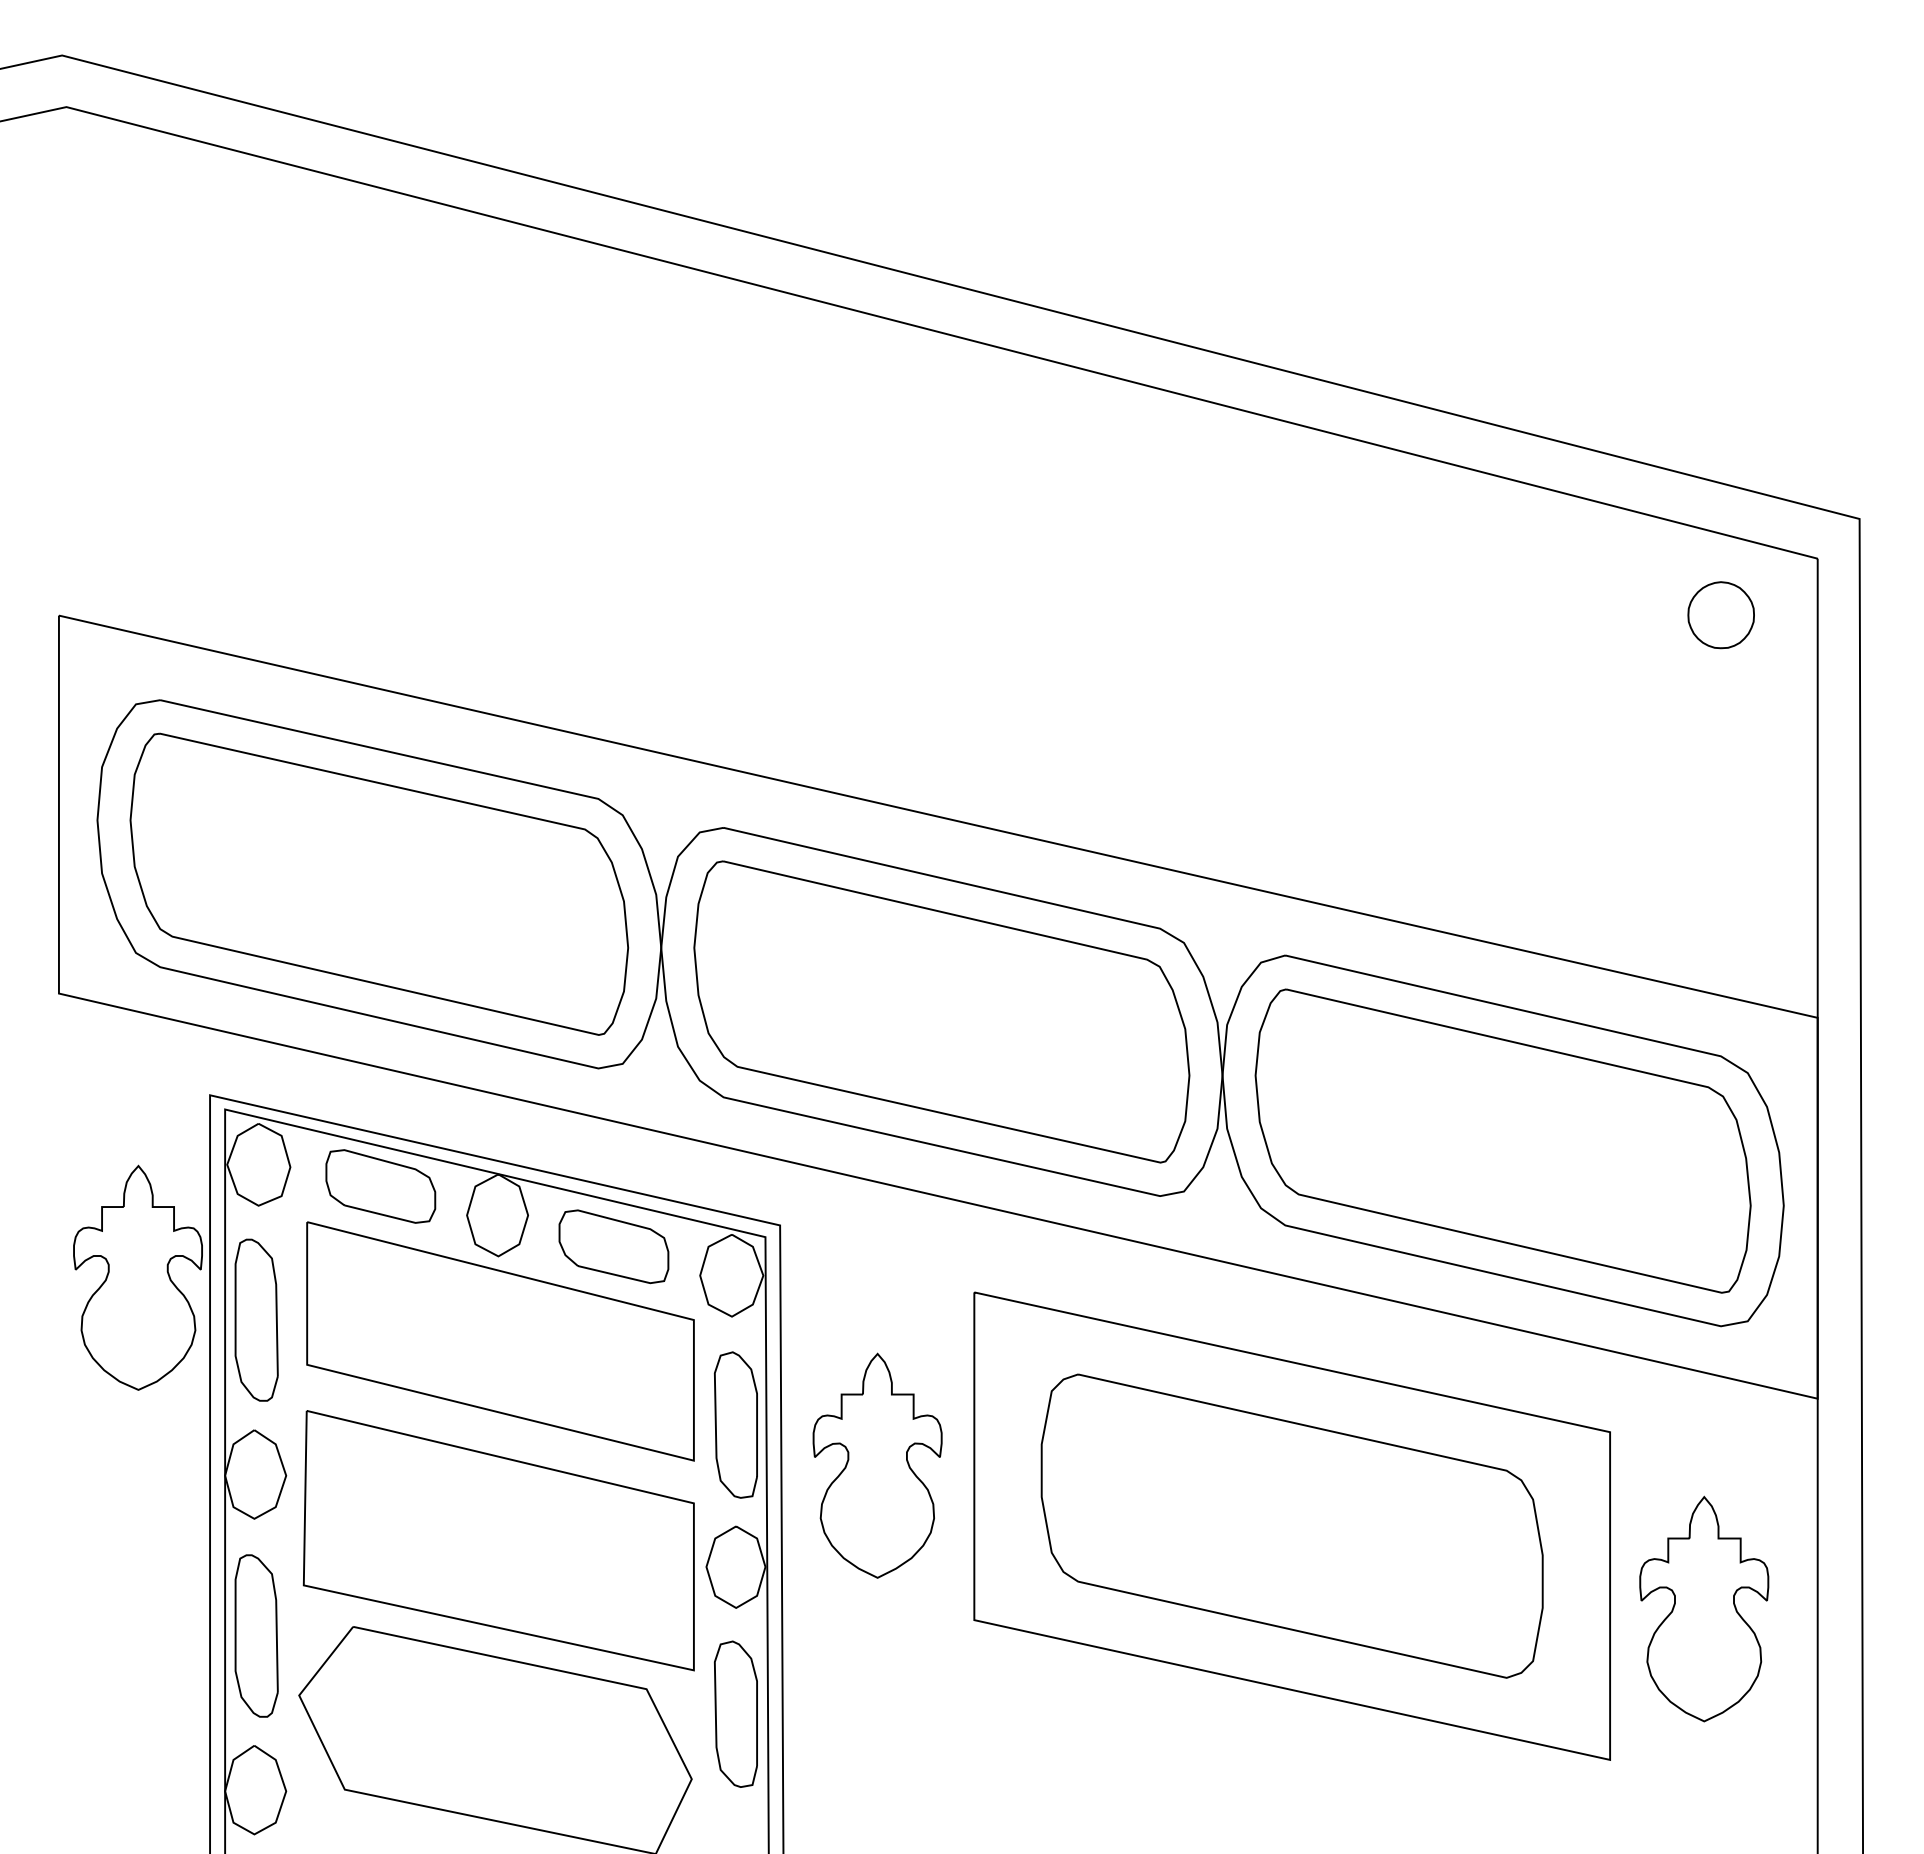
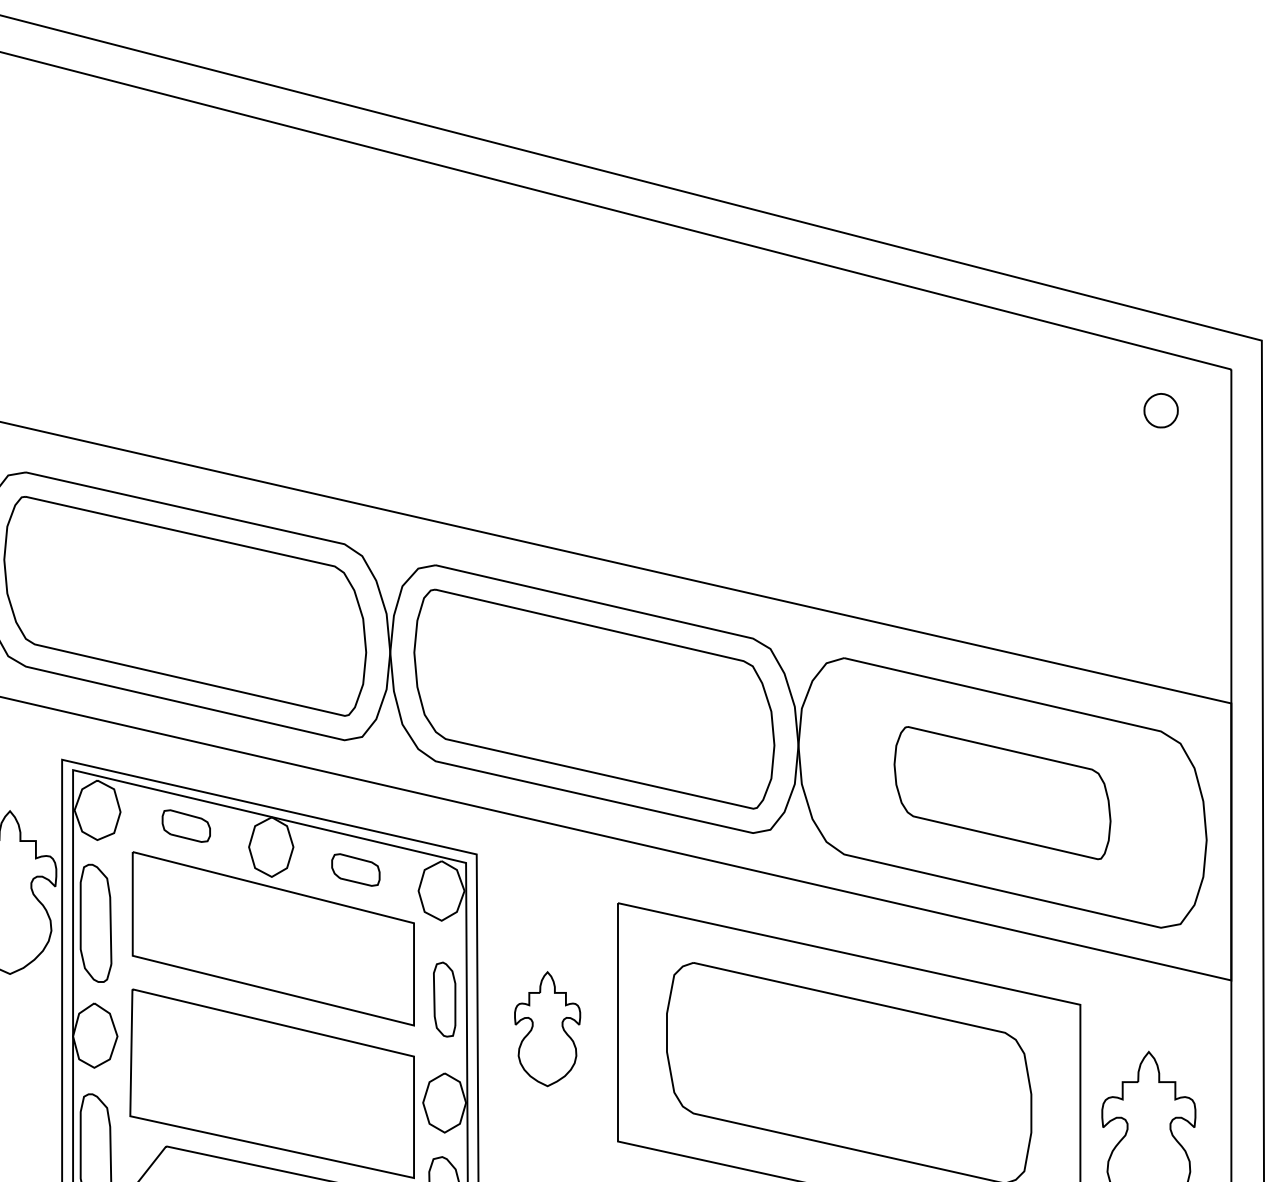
part: (1720, 615) -> (1160, 410), size x0.7
part: (1502, 1140) -> (1002, 792), size x0.6
part: (380, 1186) -> (186, 826), size x0.6
part: (613, 1246) -> (355, 869), size x0.6
part: (735, 1424) -> (444, 999), size x0.7
part: (877, 1465) -> (547, 1029), size x0.7

